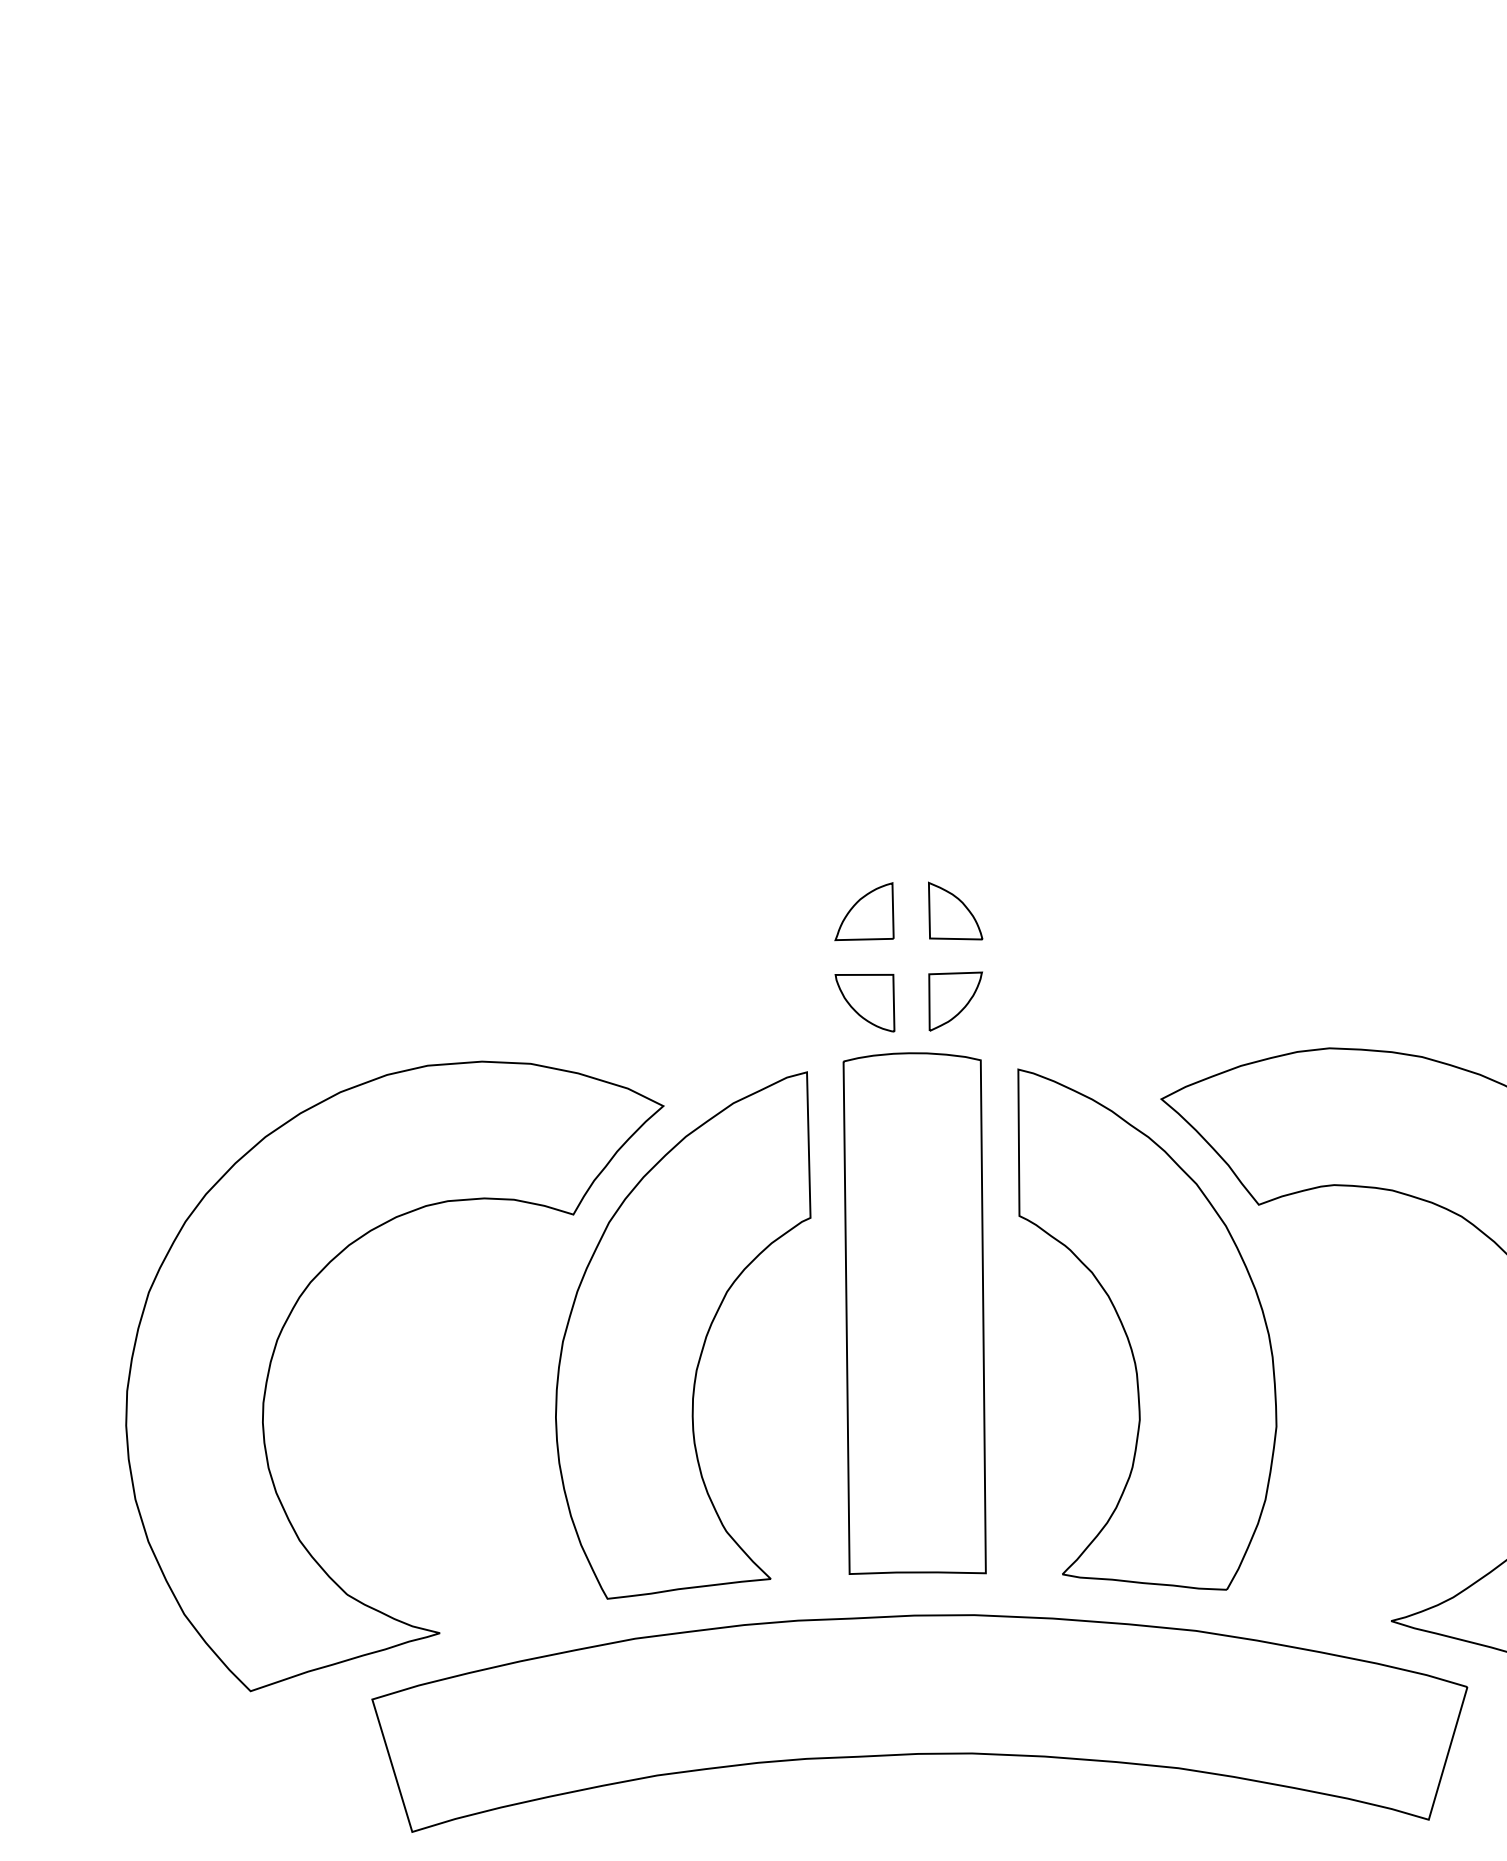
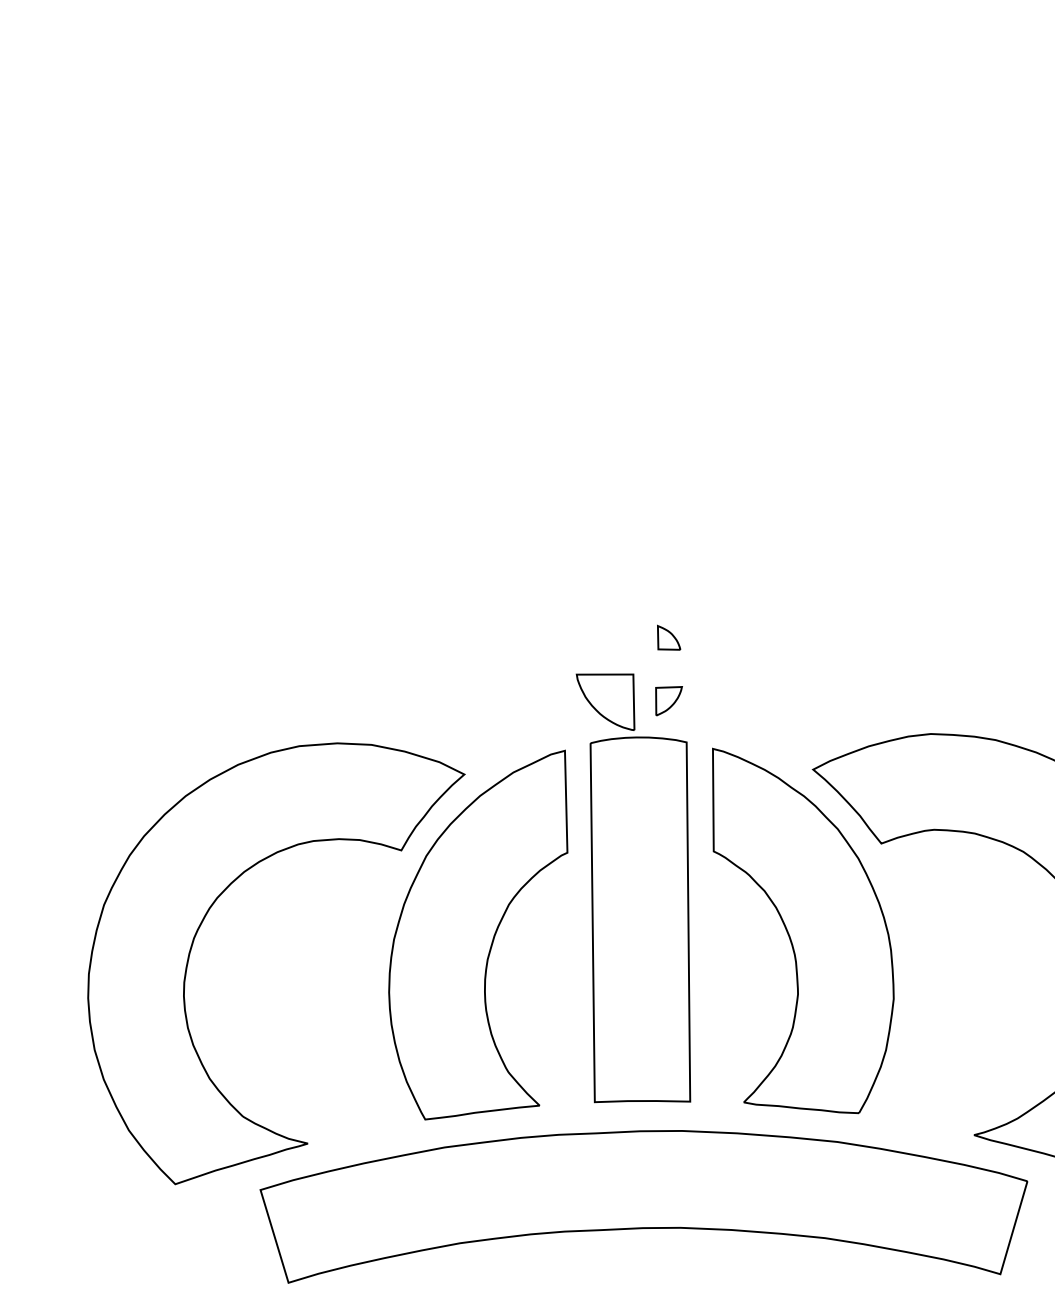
part: (955, 910) -> (668, 637), size x0.6
part: (864, 911) -> (605, 638), removed
part: (955, 1001) -> (668, 701), size x0.7
part: (864, 1003) -> (605, 702), size x1.4

